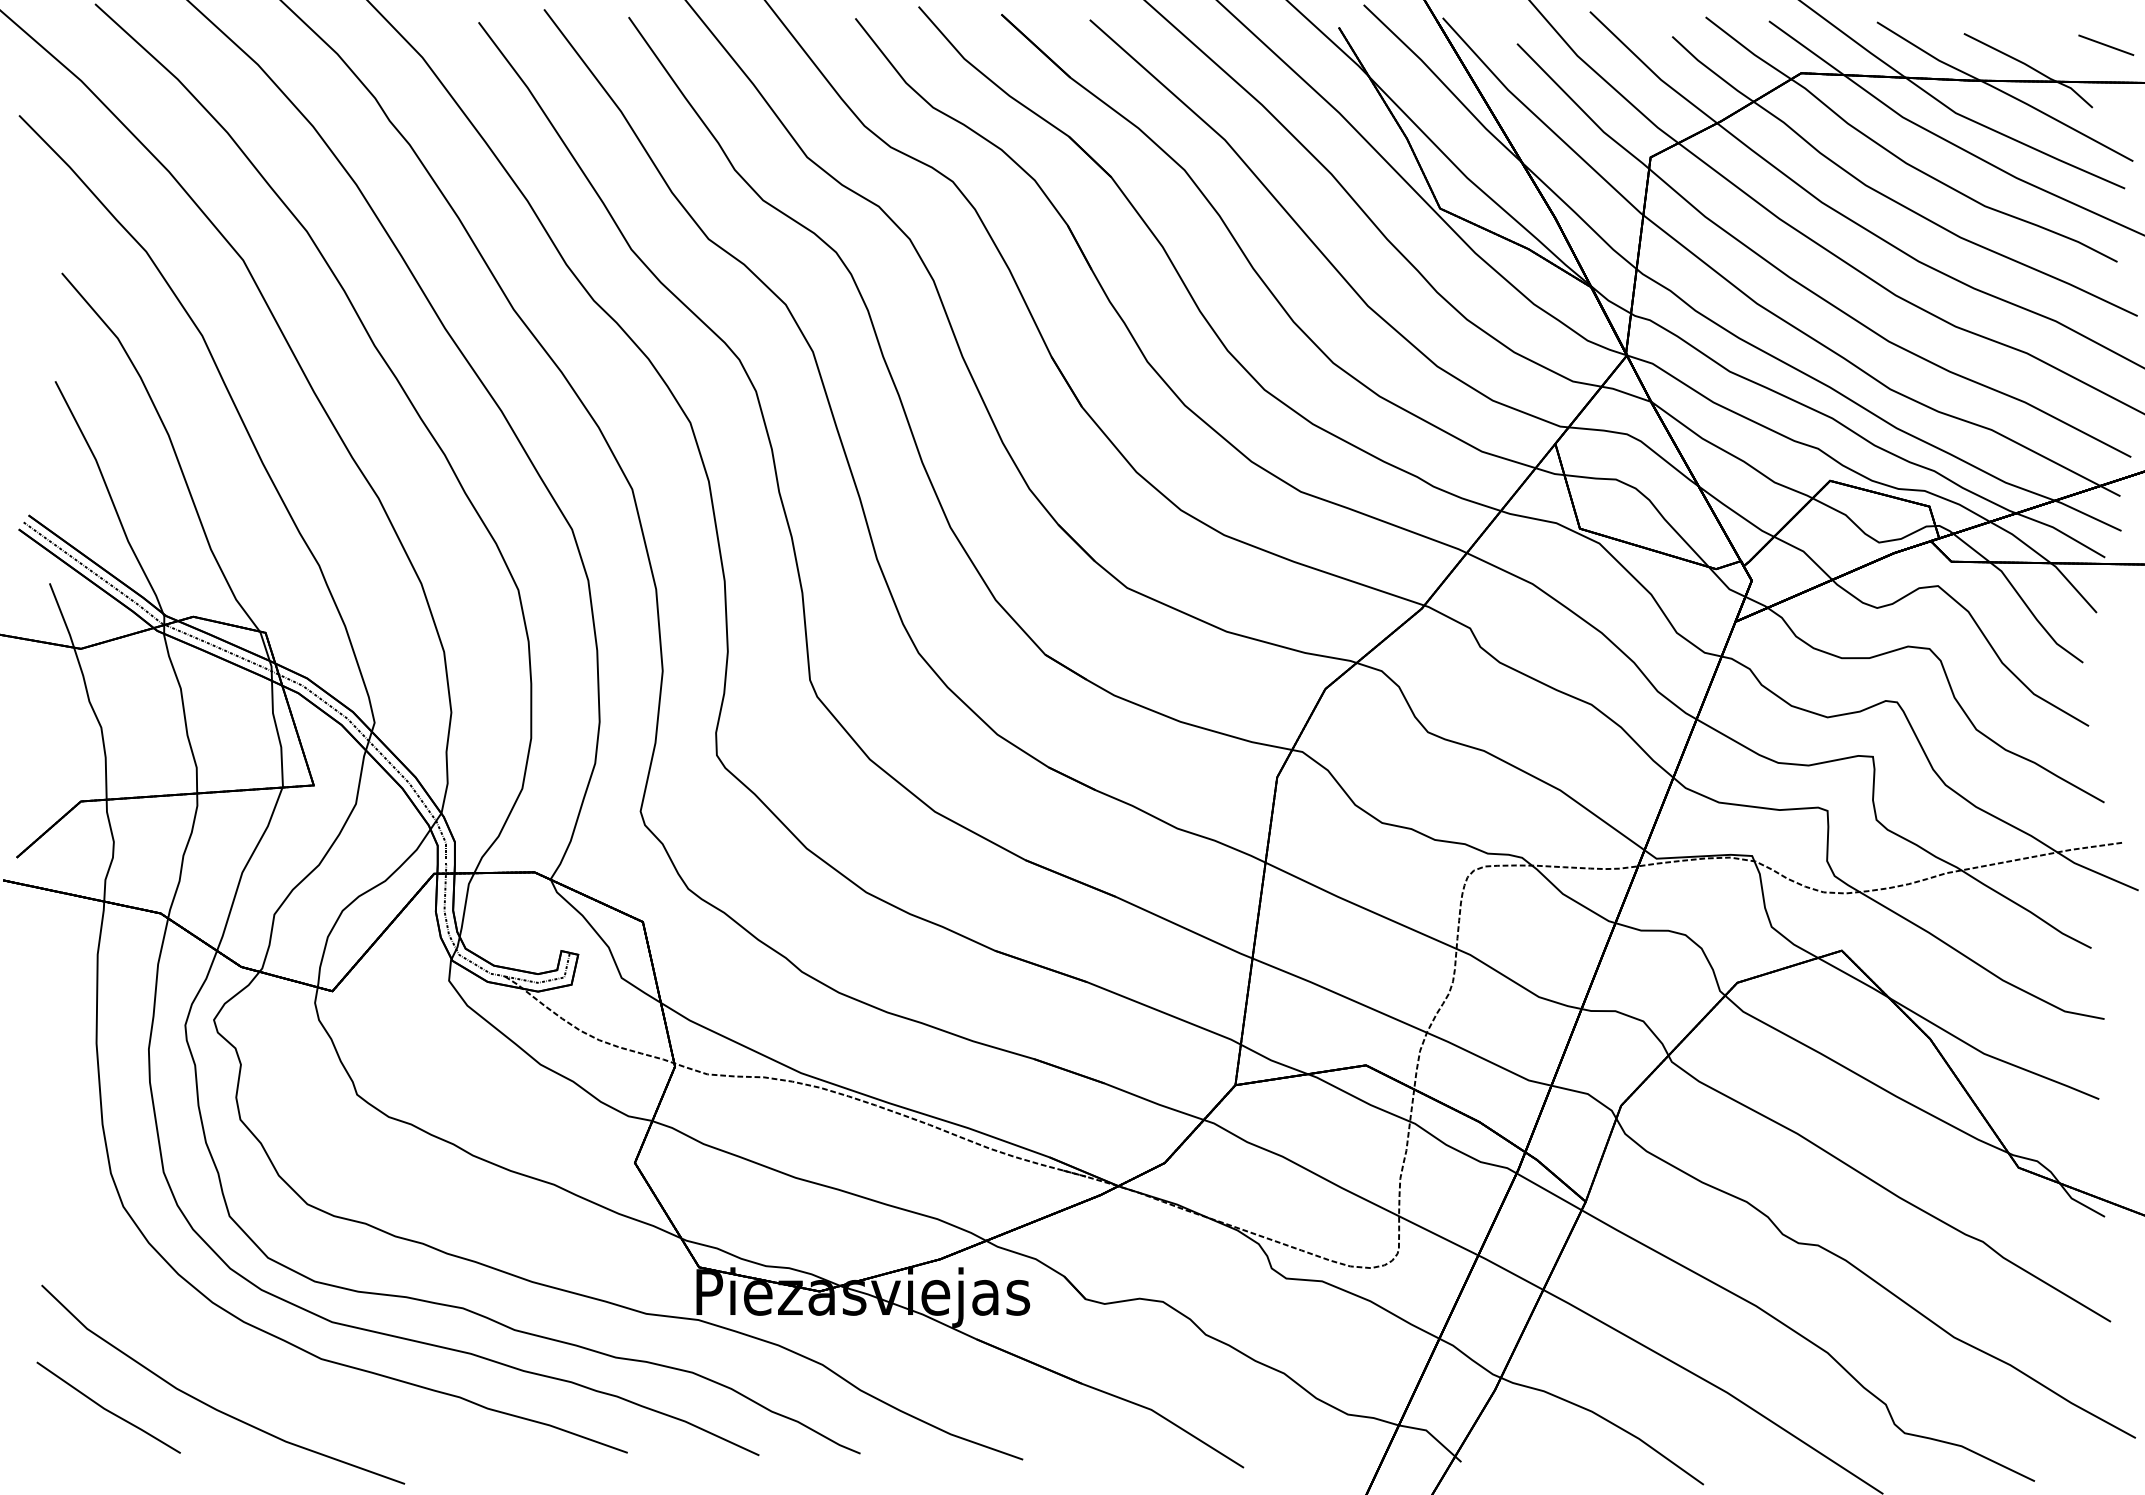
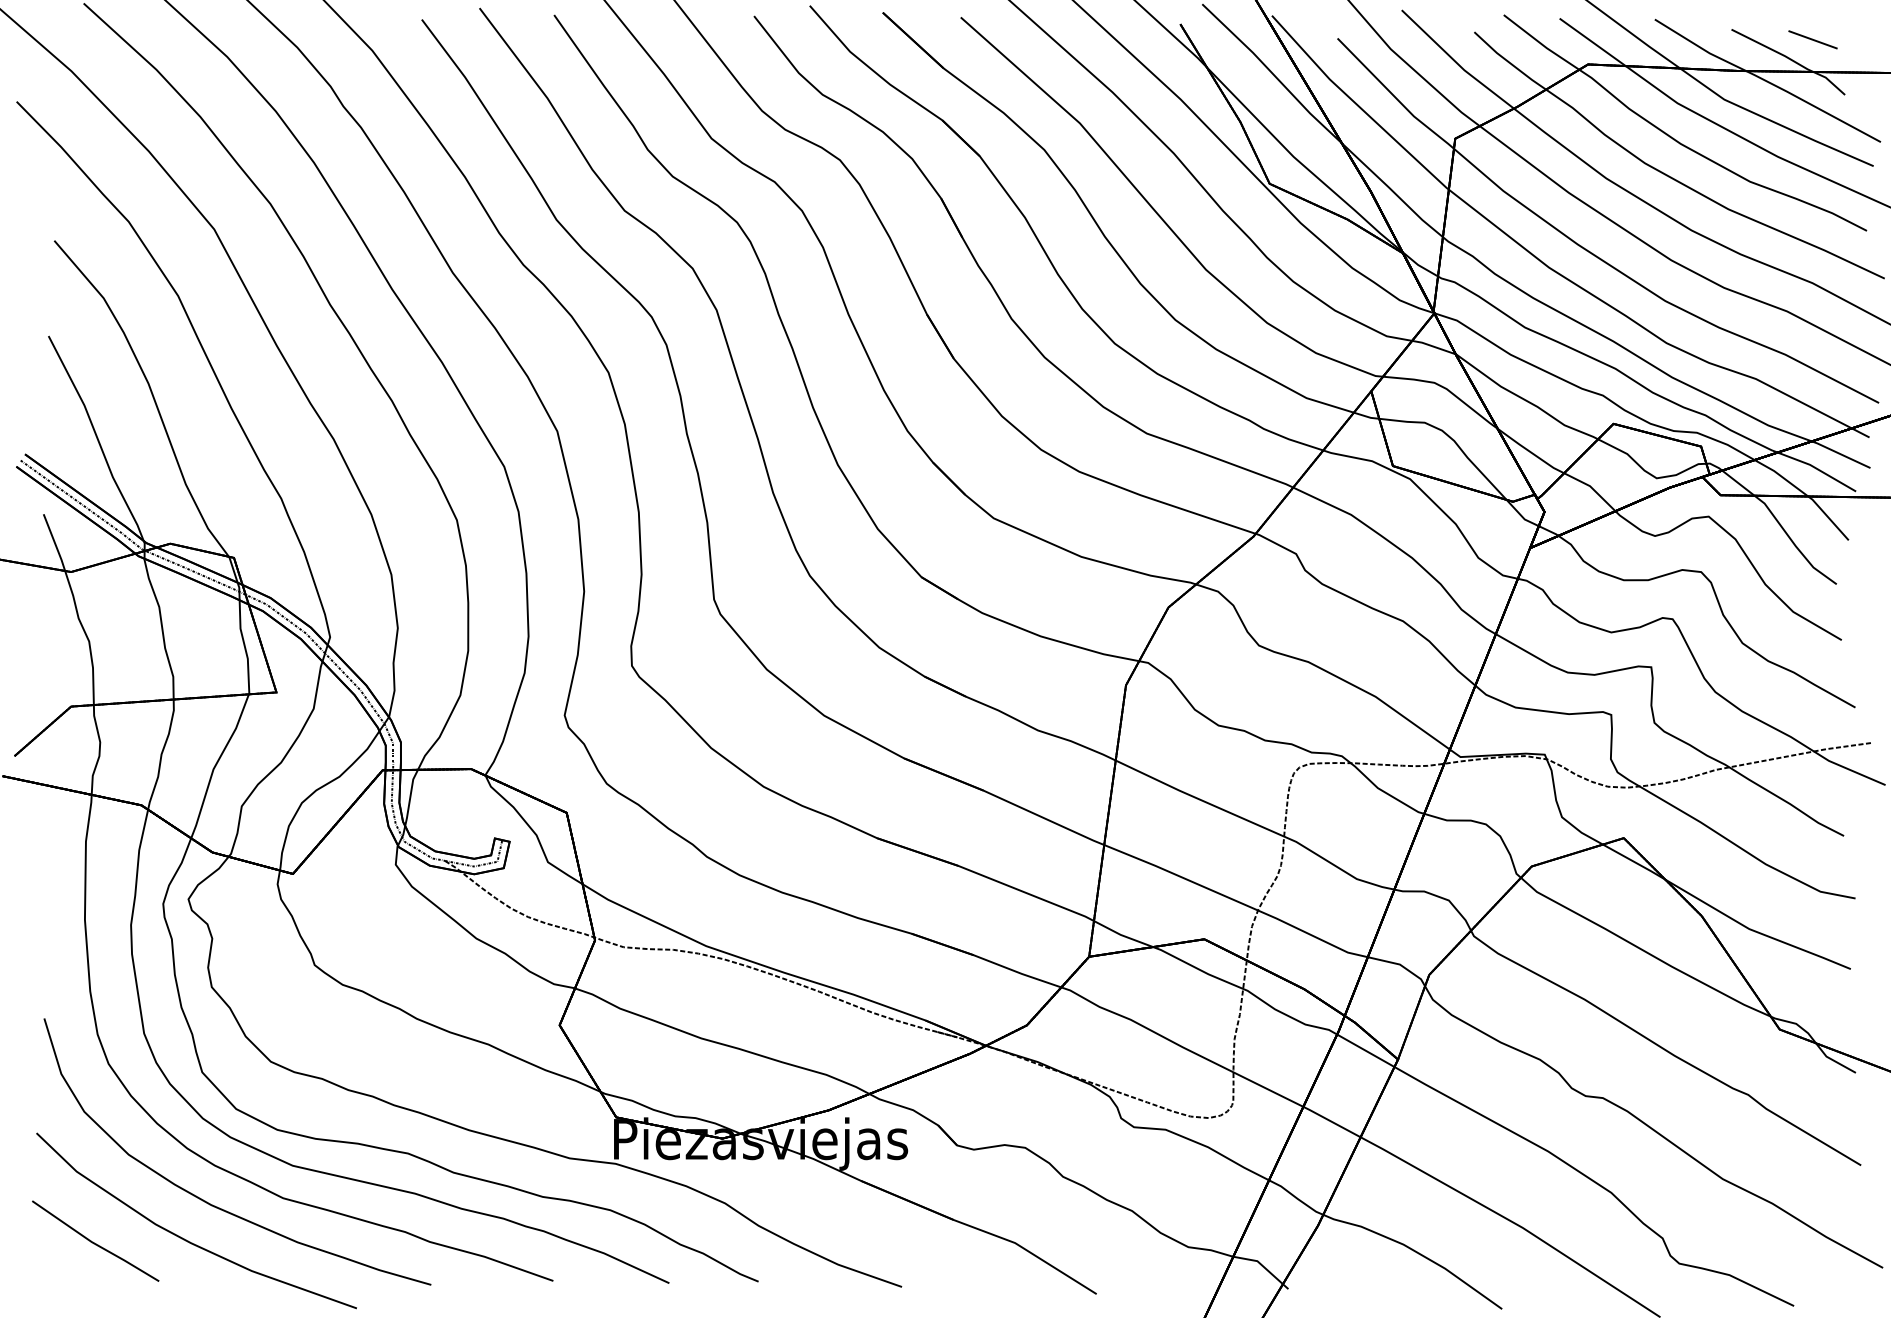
line: (2105, 44) -> (1812, 39), moved
part: (235, 1362) -> (207, 1201), added

